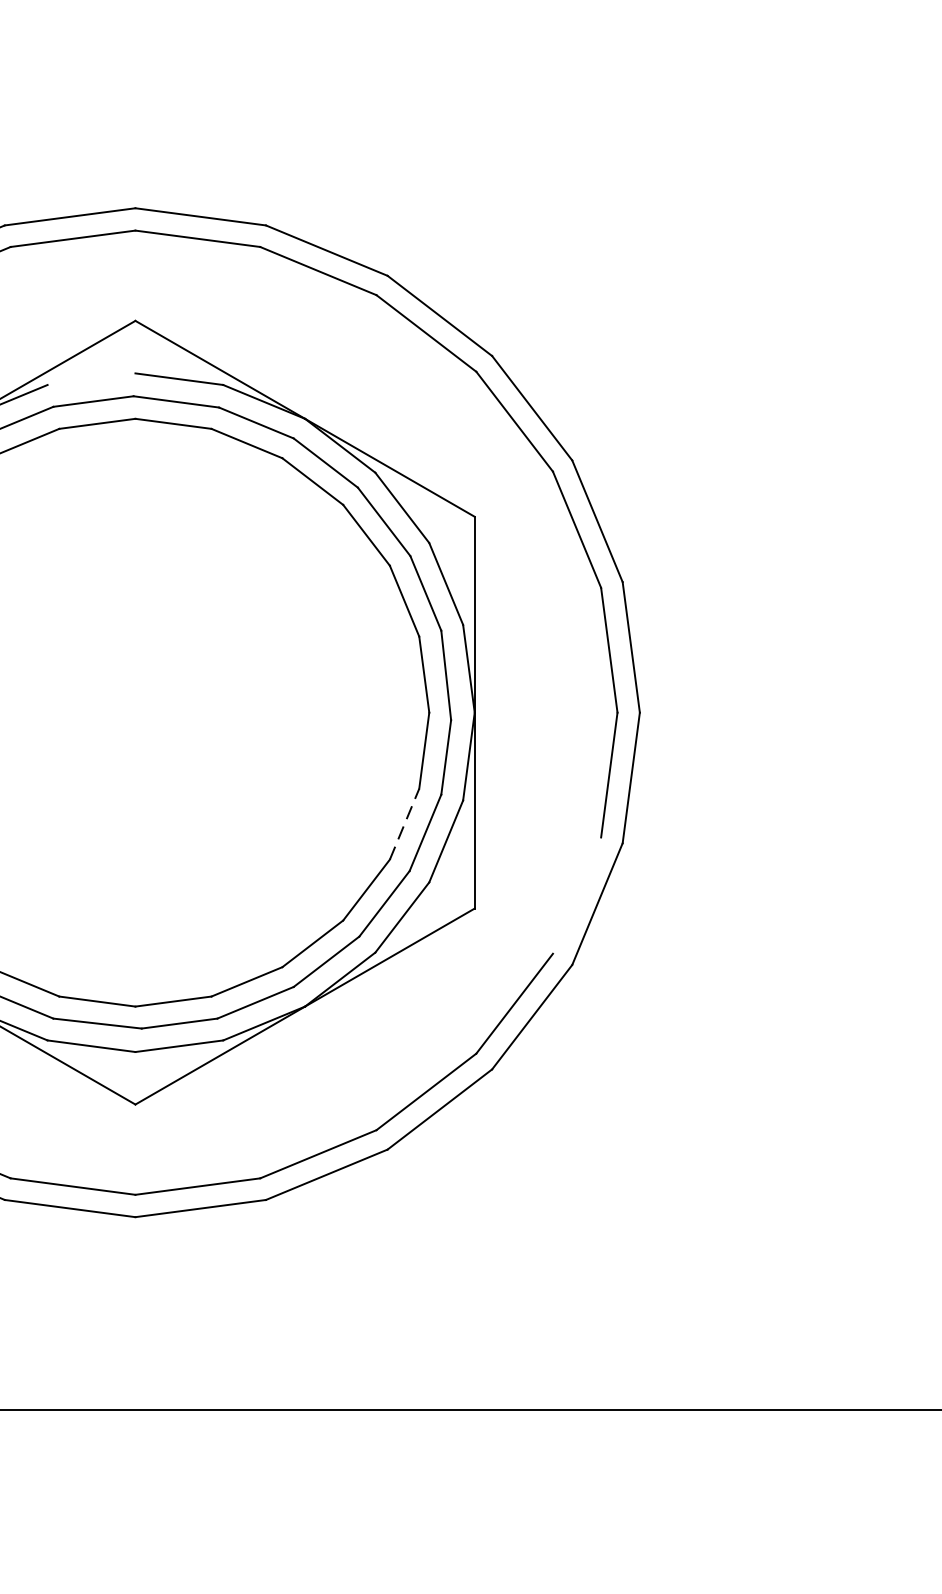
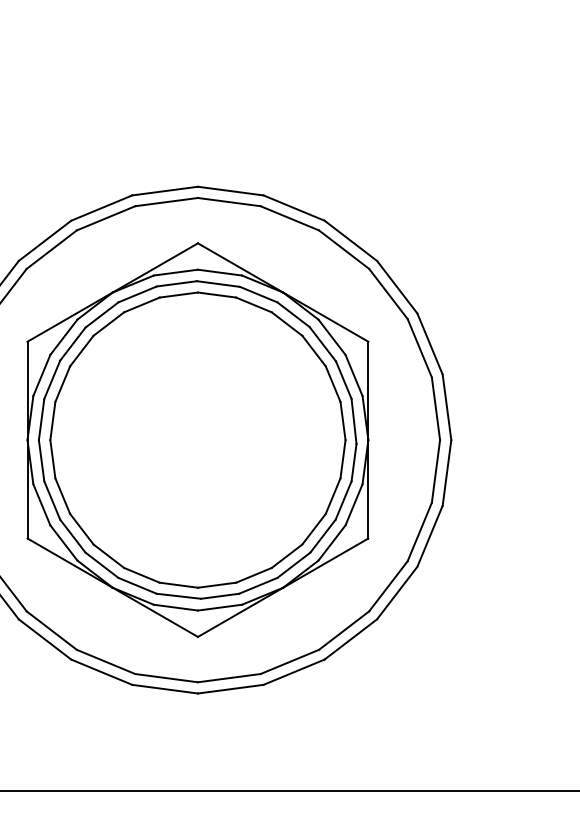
line: (90, 378) -> (175, 272), added
line: (405, 822) -> (333, 495), dashed -> solid
line: (576, 894) -> (419, 531), added

